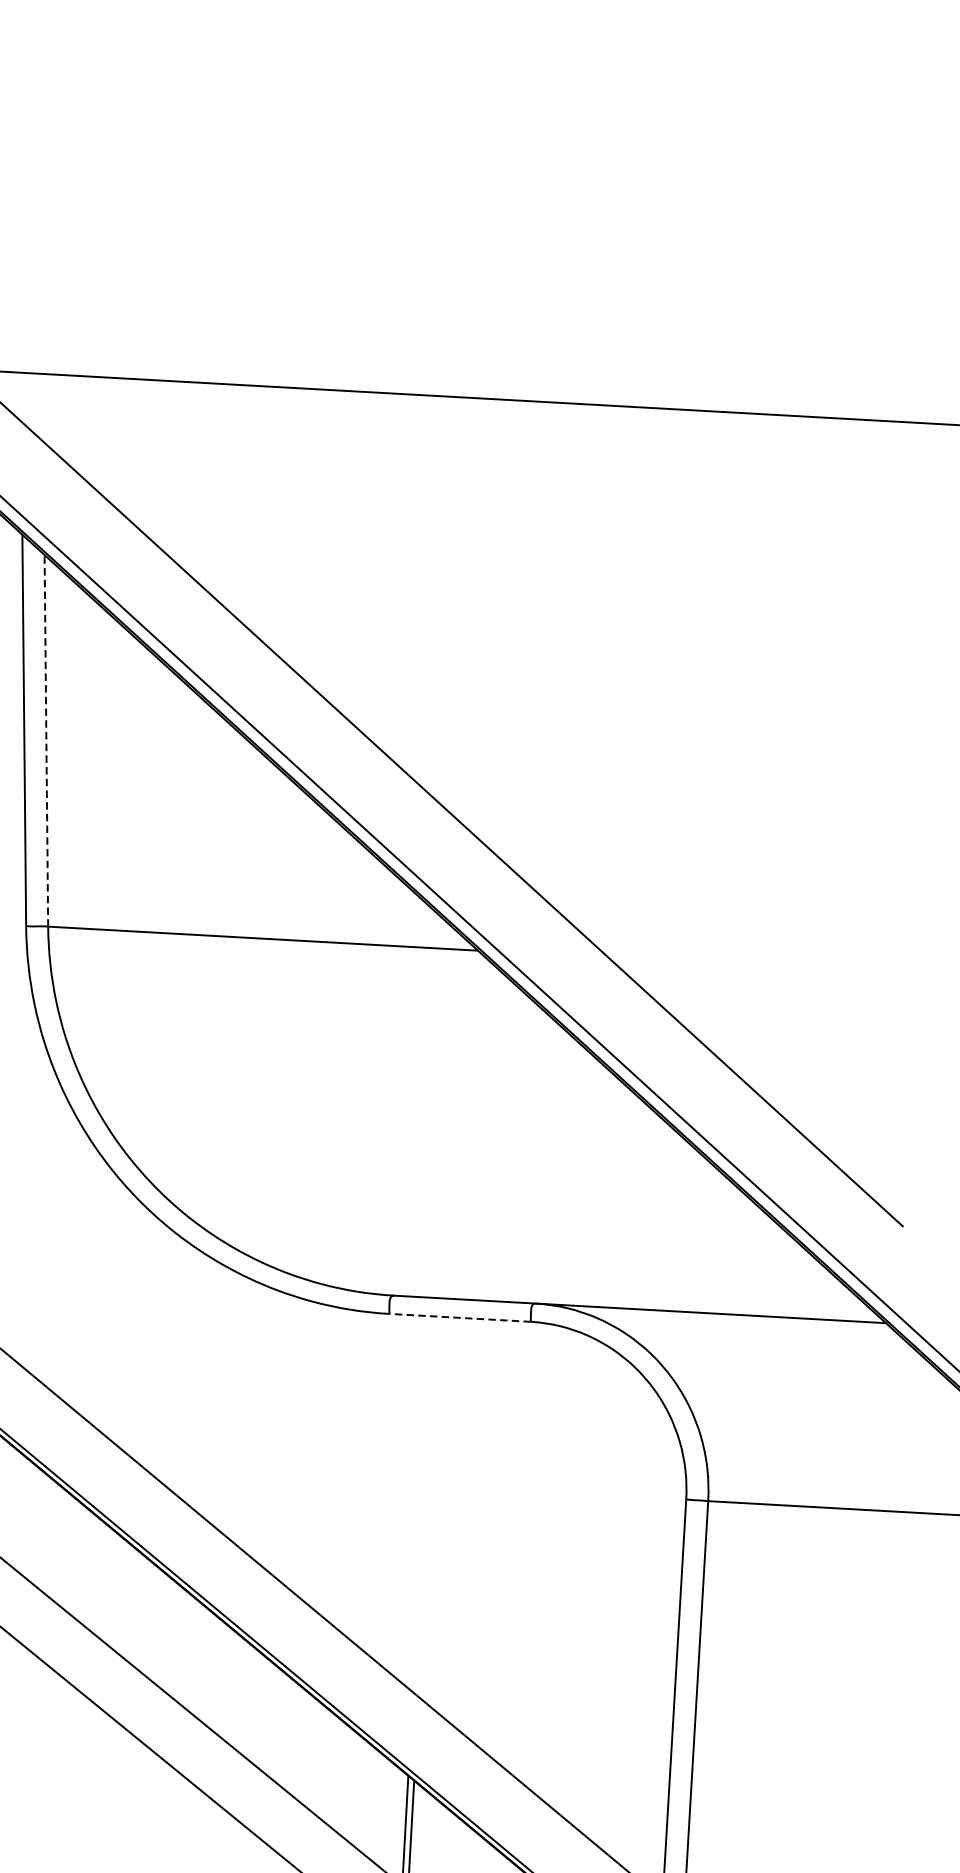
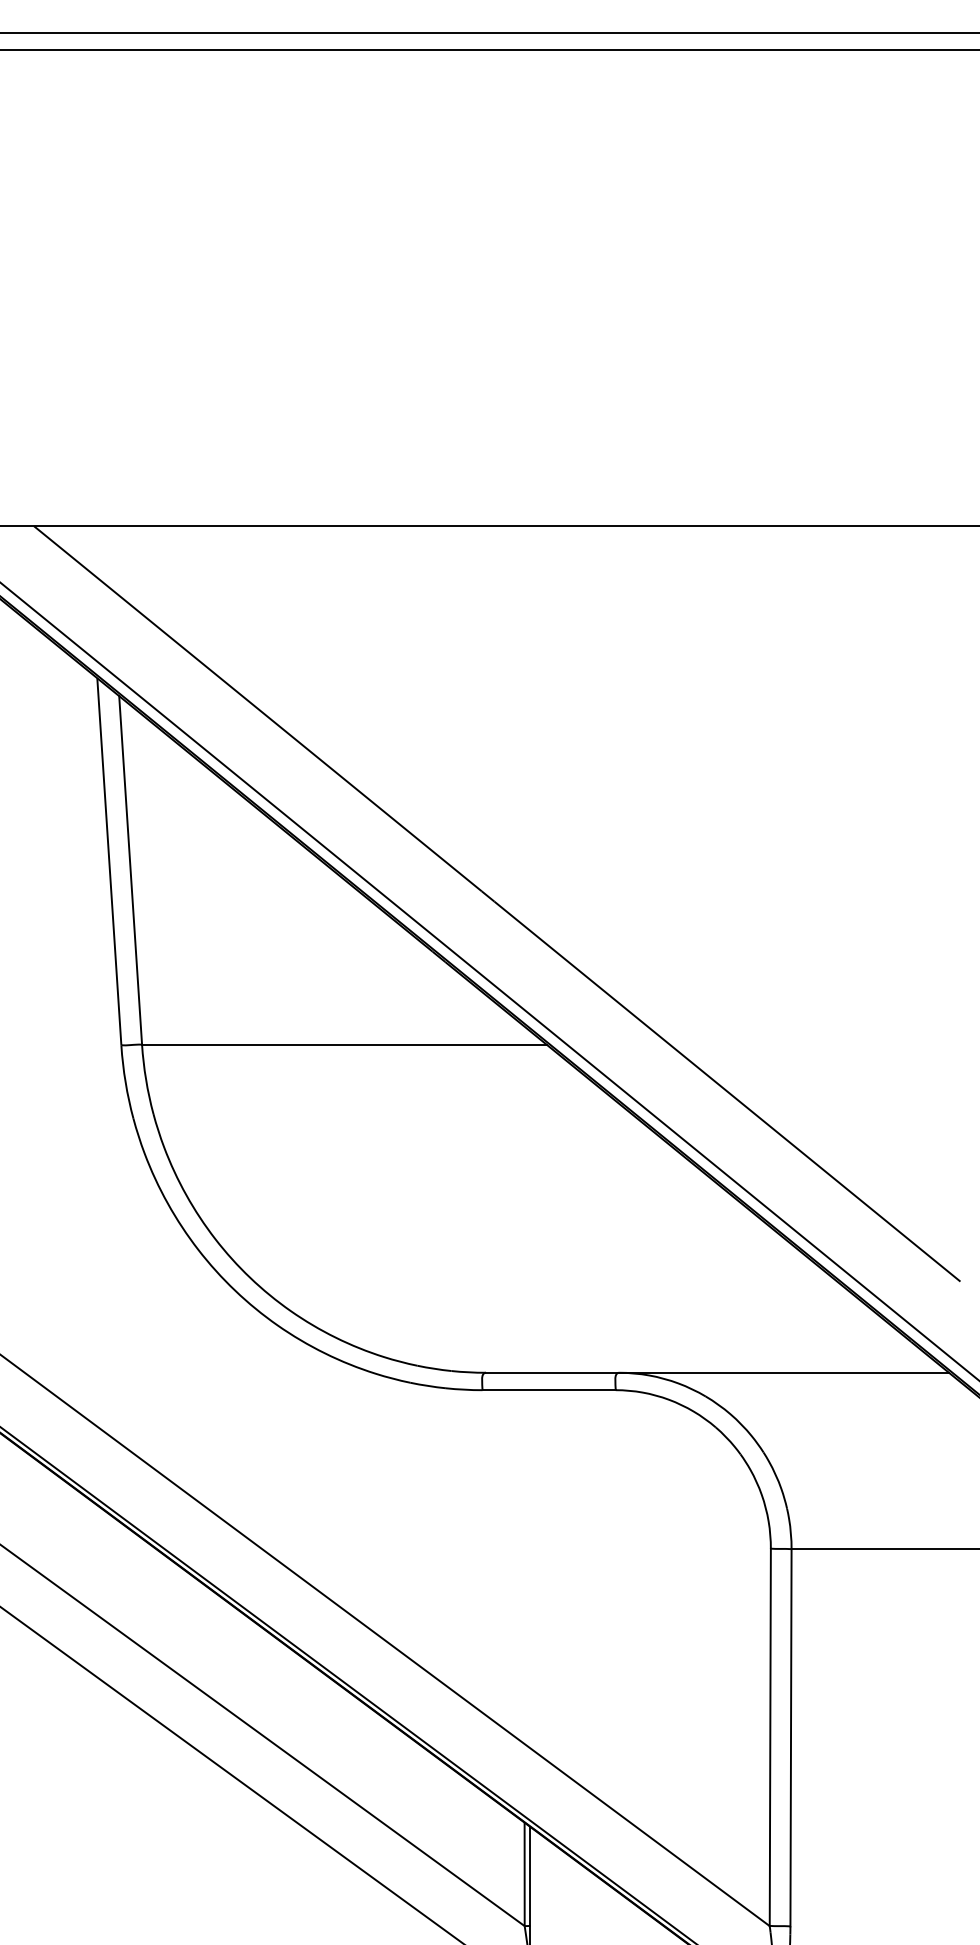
line: (46, 740) -> (130, 870), dashed -> solid
line: (460, 1318) -> (549, 1390), dashed -> solid

